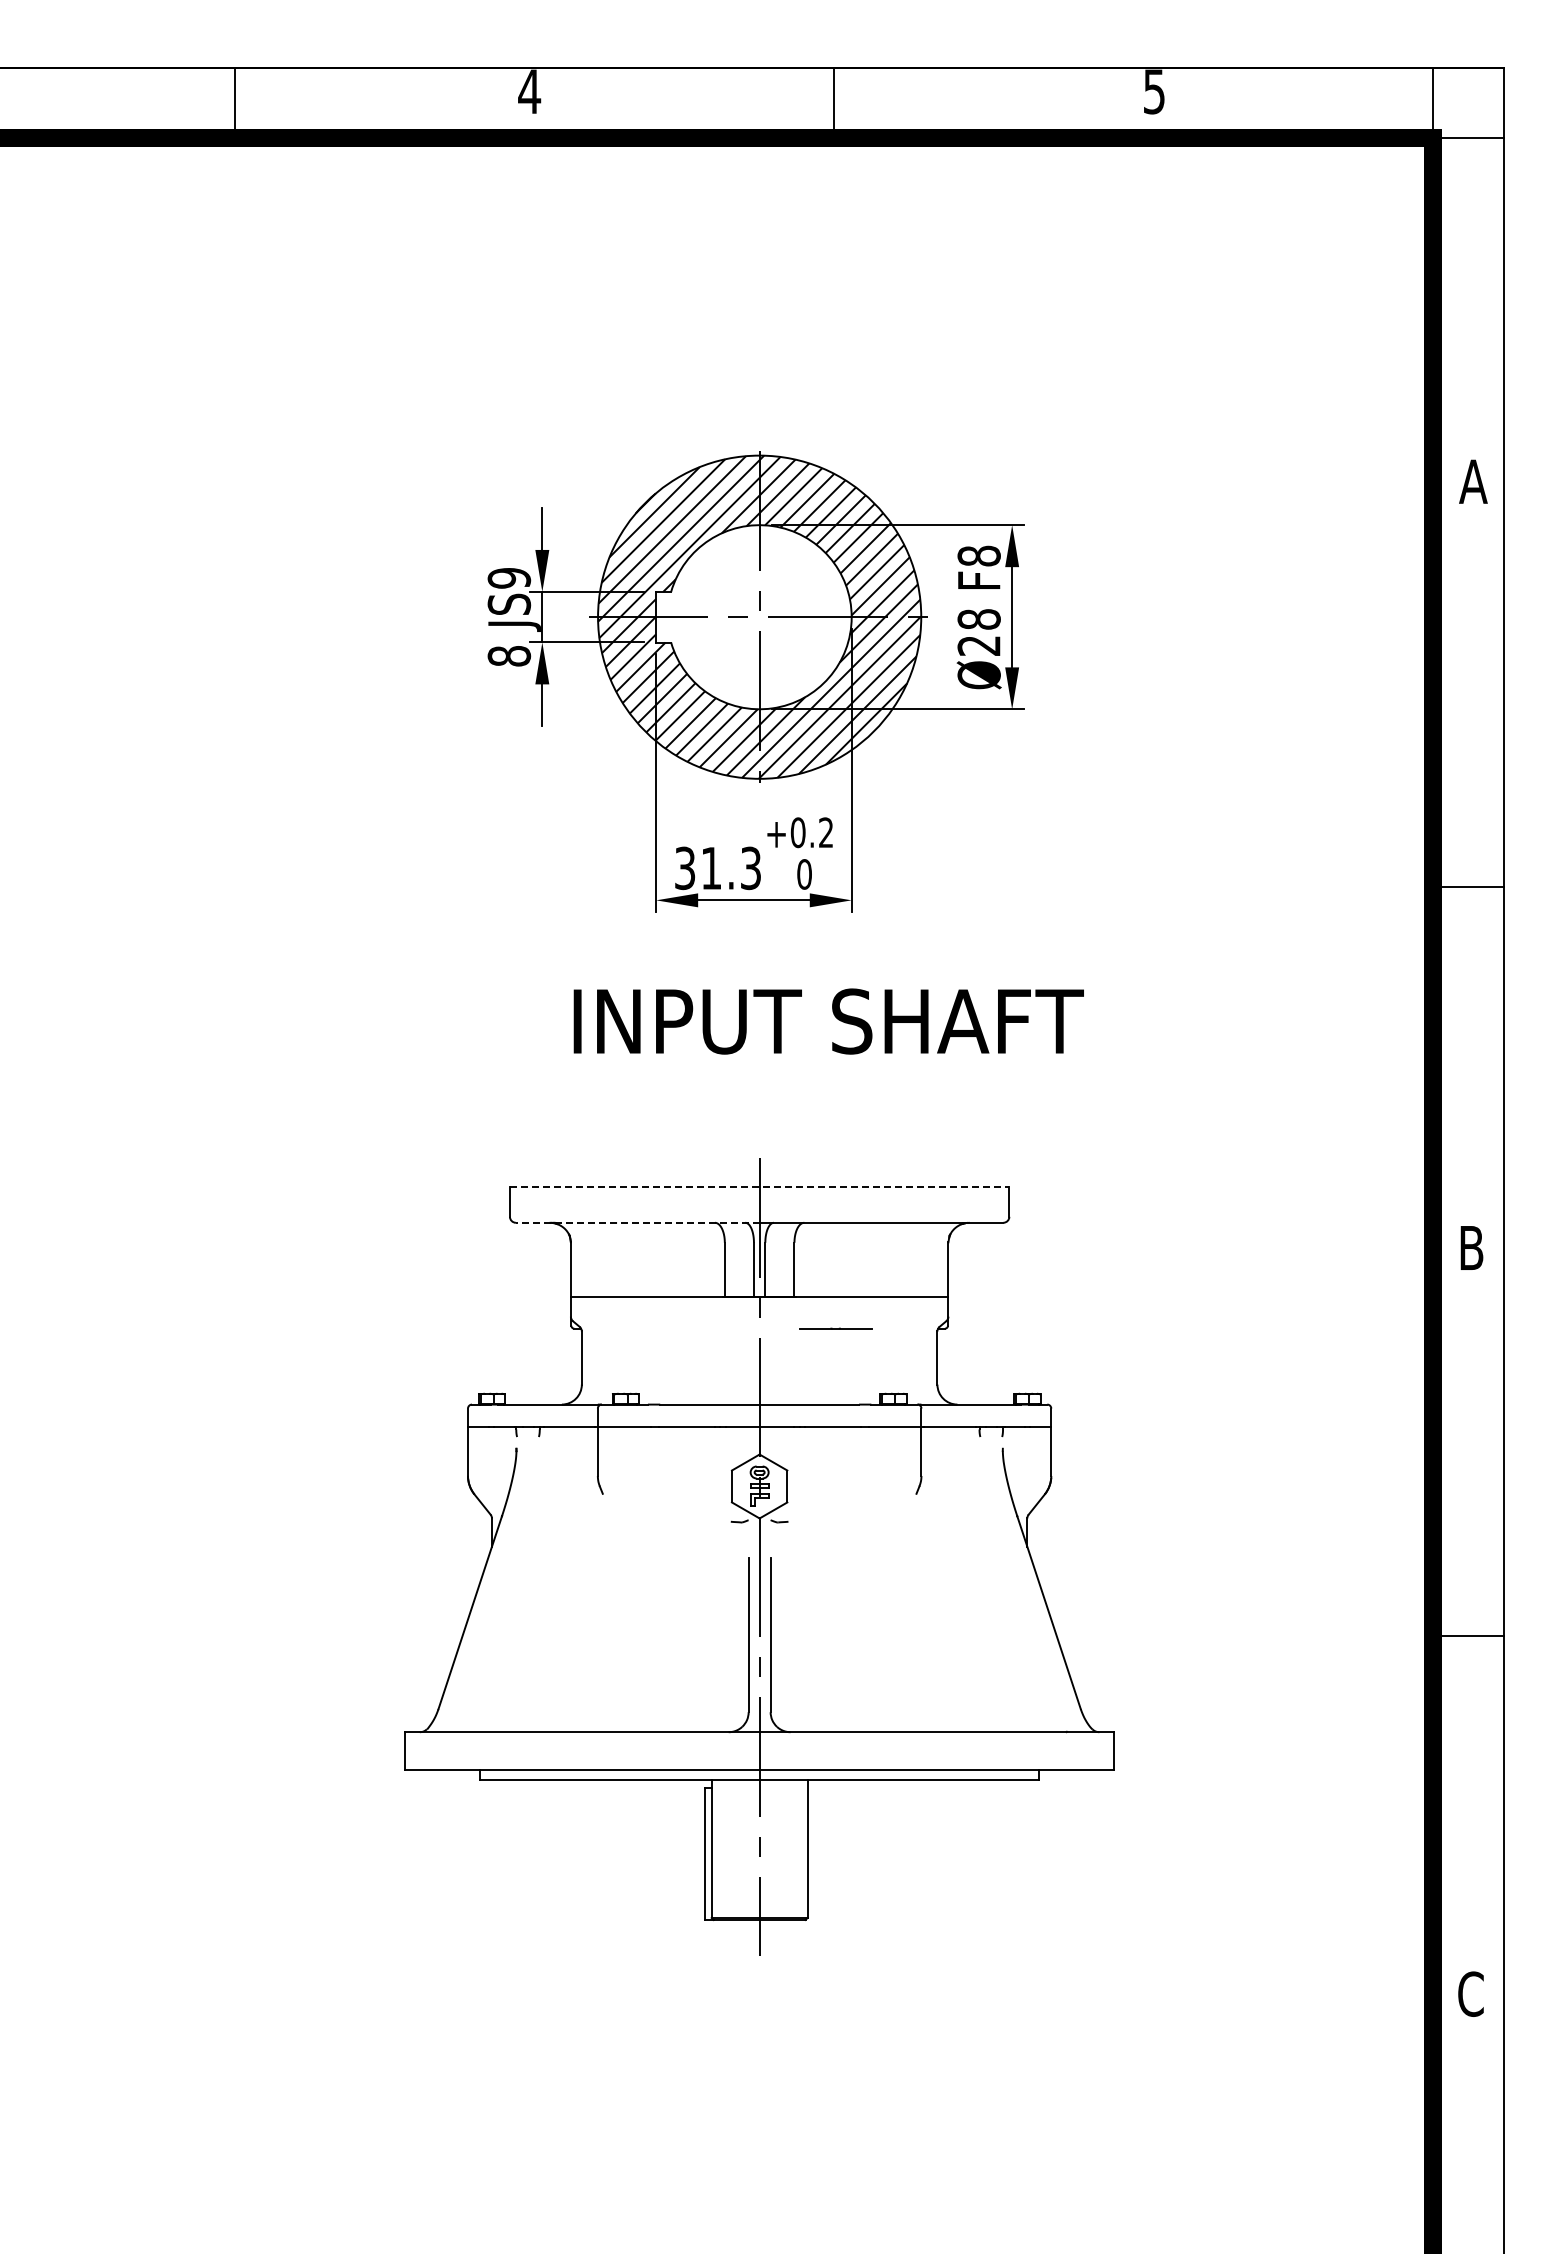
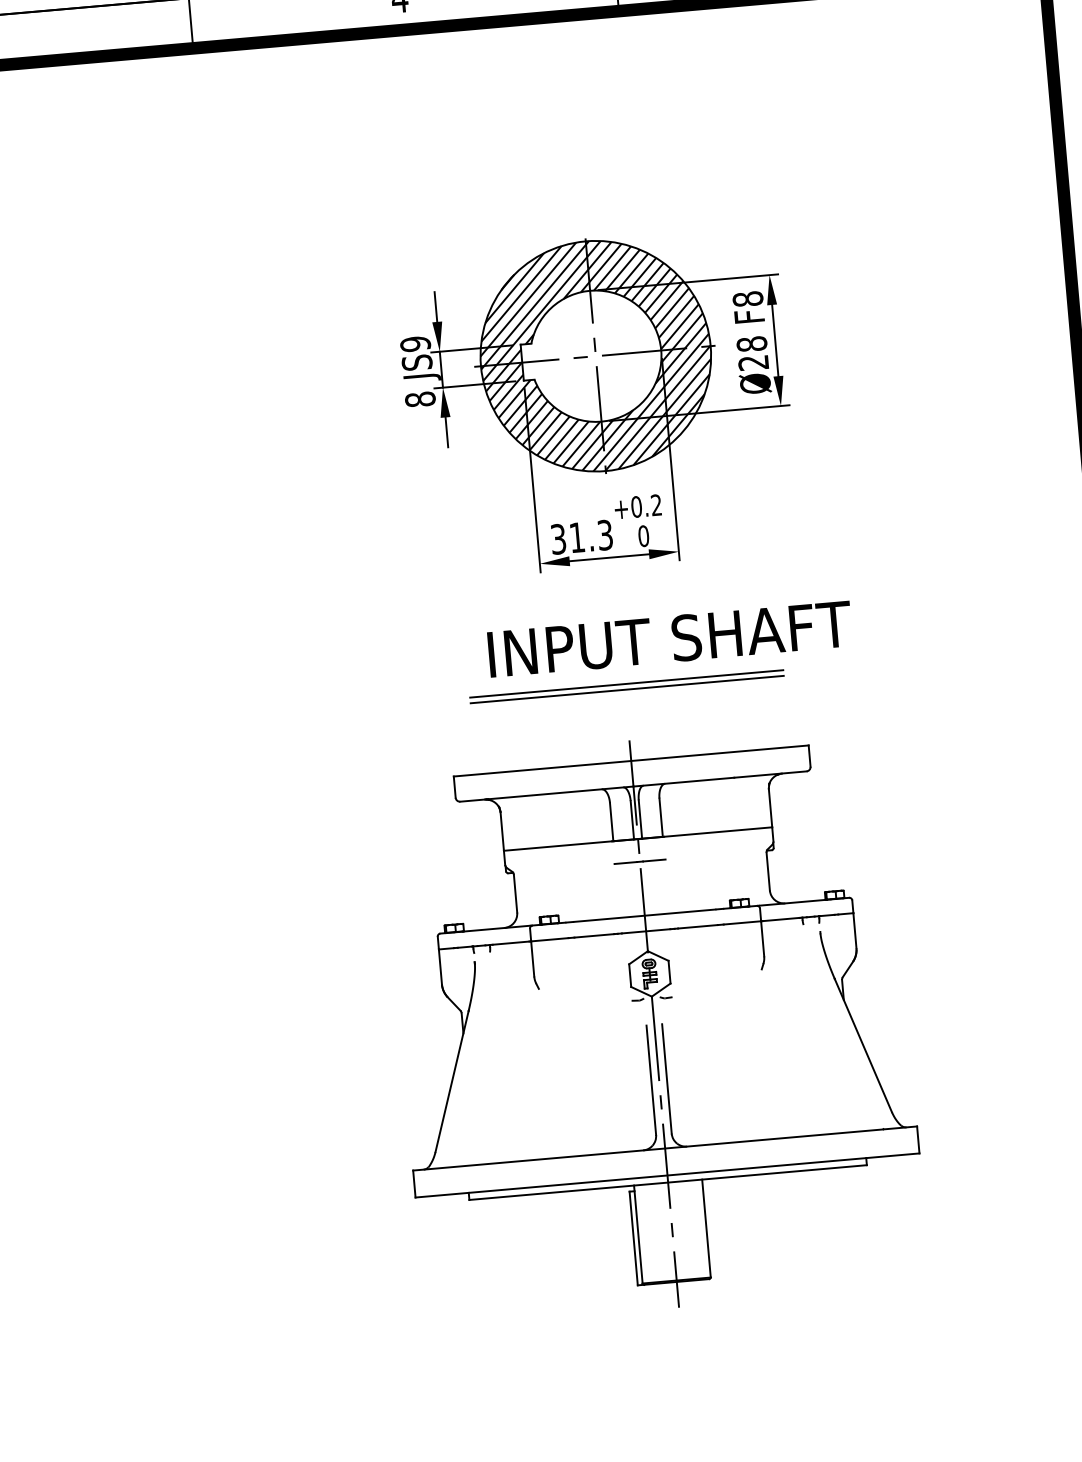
line: (762, 1078) -> (626, 683), added
line: (762, 1086) -> (627, 689), added
line: (759, 1186) -> (631, 760), dashed -> solid
line: (637, 1222) -> (546, 793), dashed -> solid
line: (835, 1328) -> (639, 861), moved

